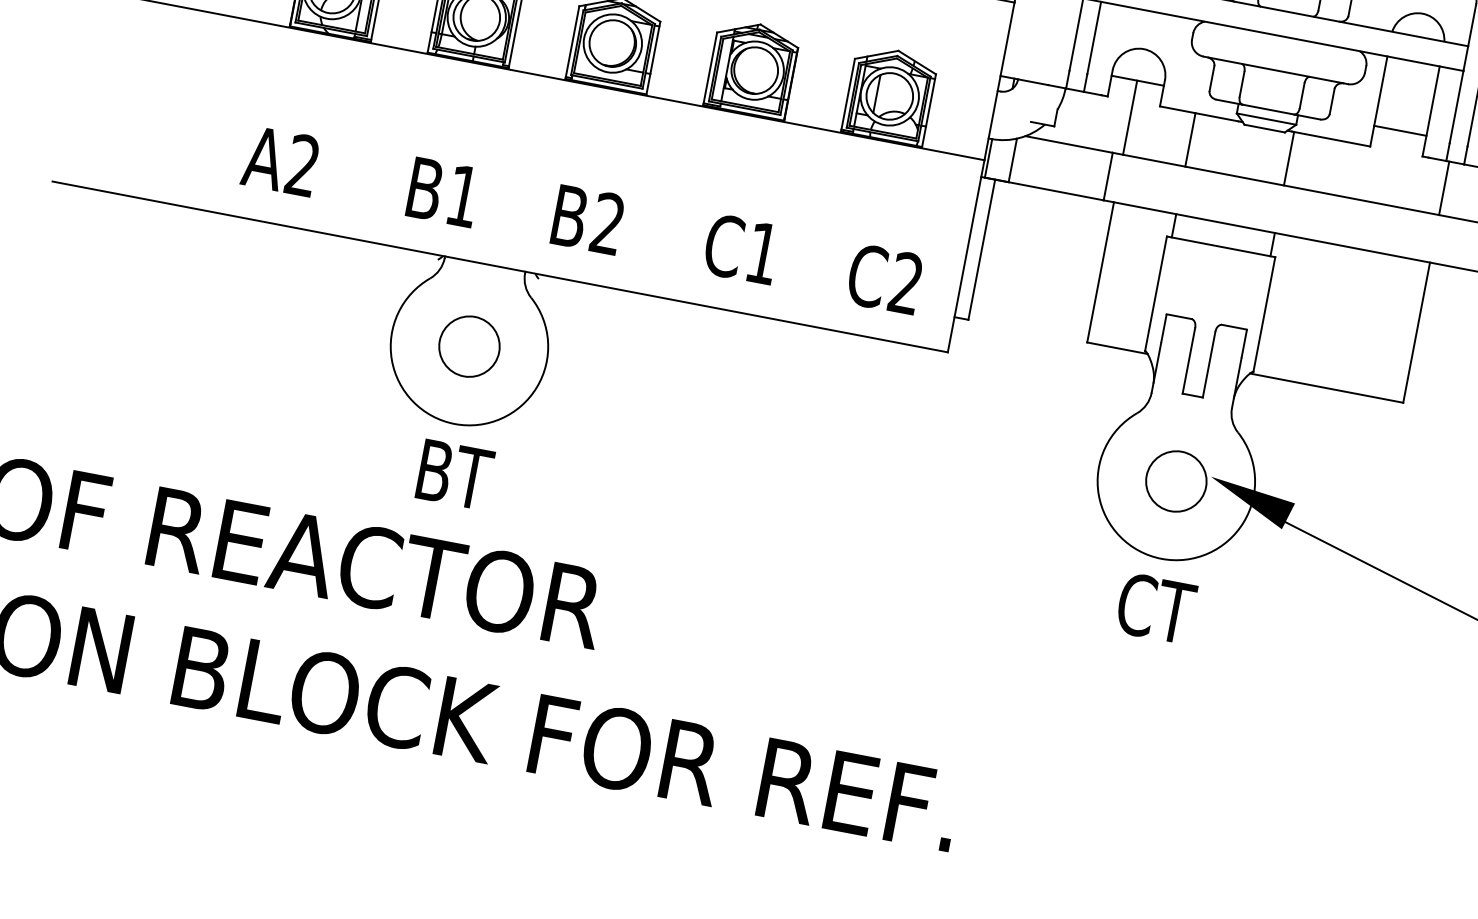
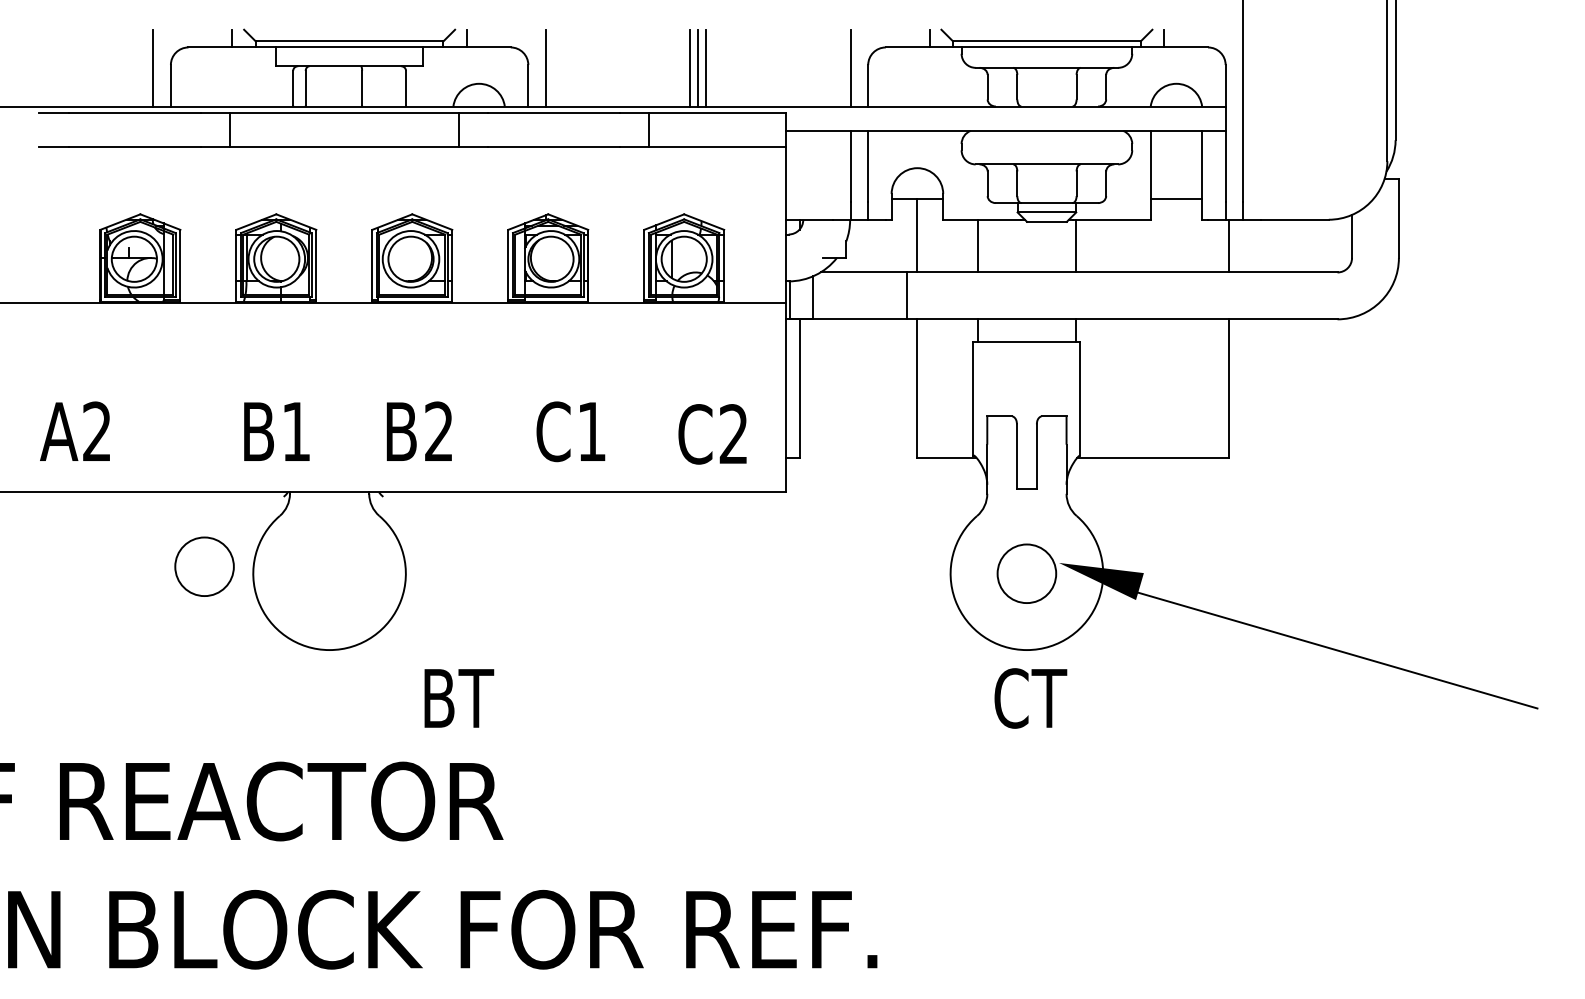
text: (280, 160) -> (74, 430), moved
circle: (469, 346) -> (204, 566), moved
text: (455, 474) -> (459, 698), moved

